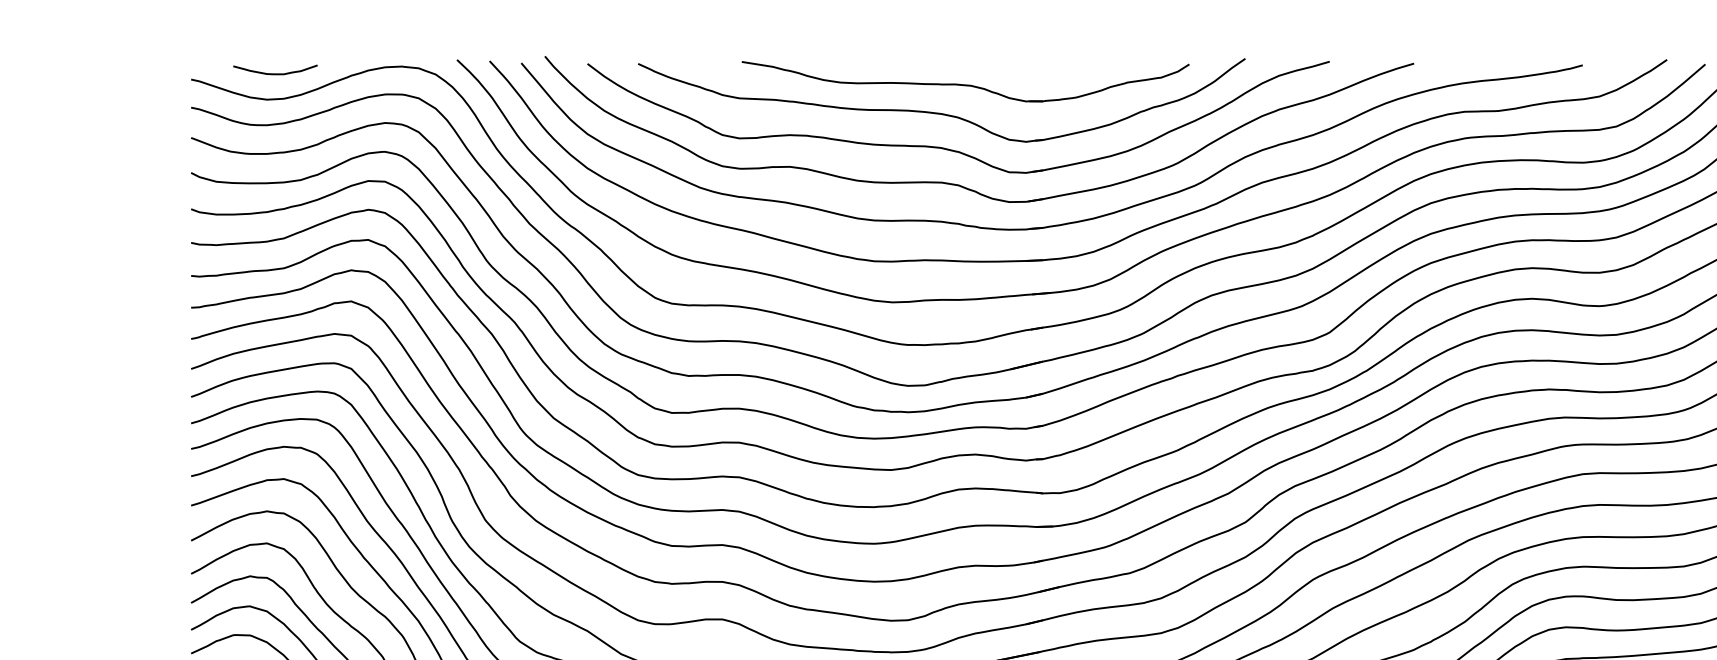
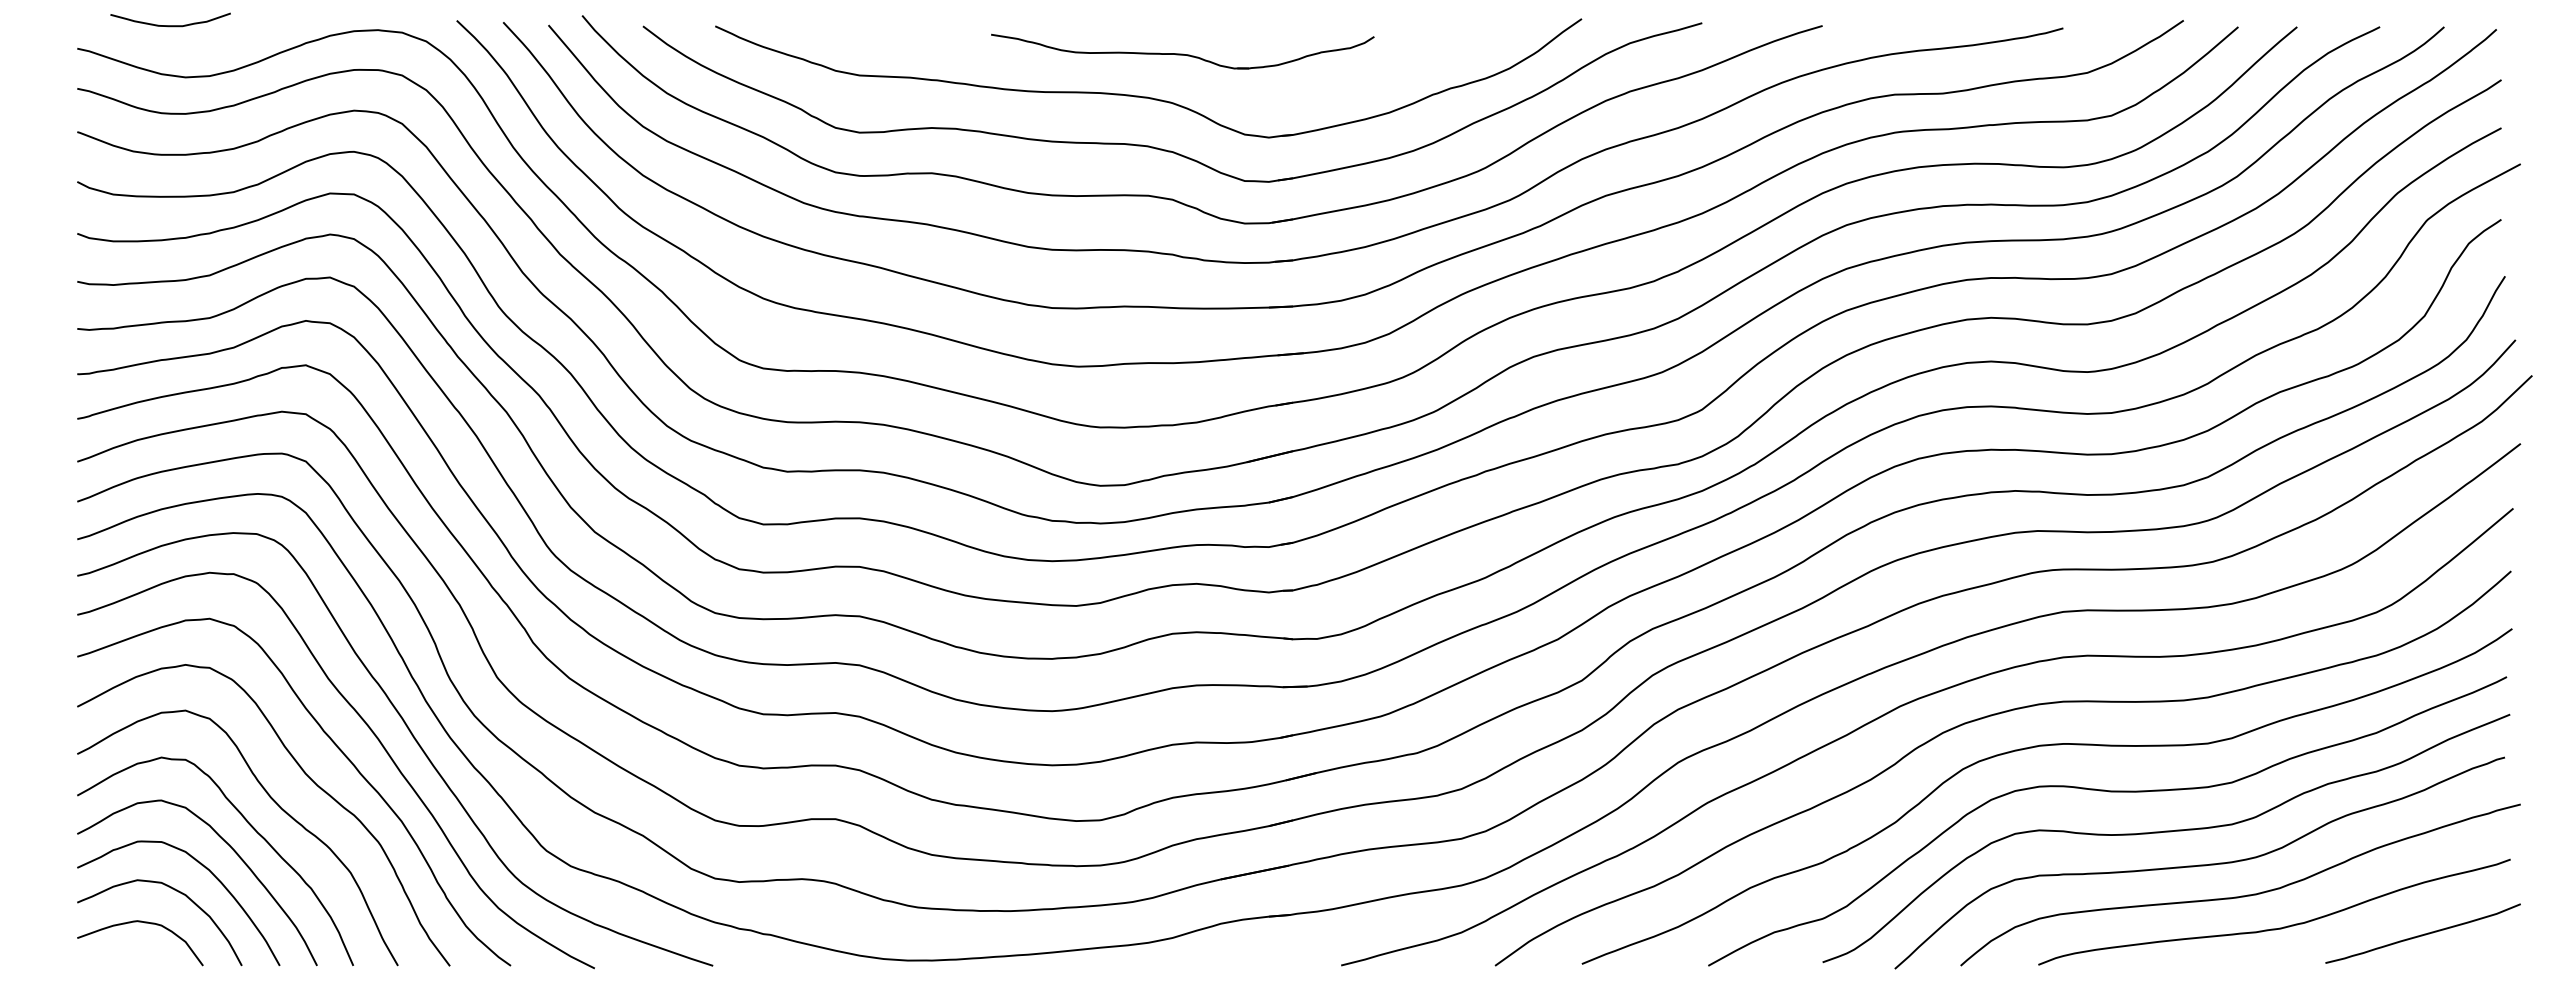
curve: (275, 73) -> (170, 25), moved
part: (965, 81) -> (1182, 51), size x0.6

